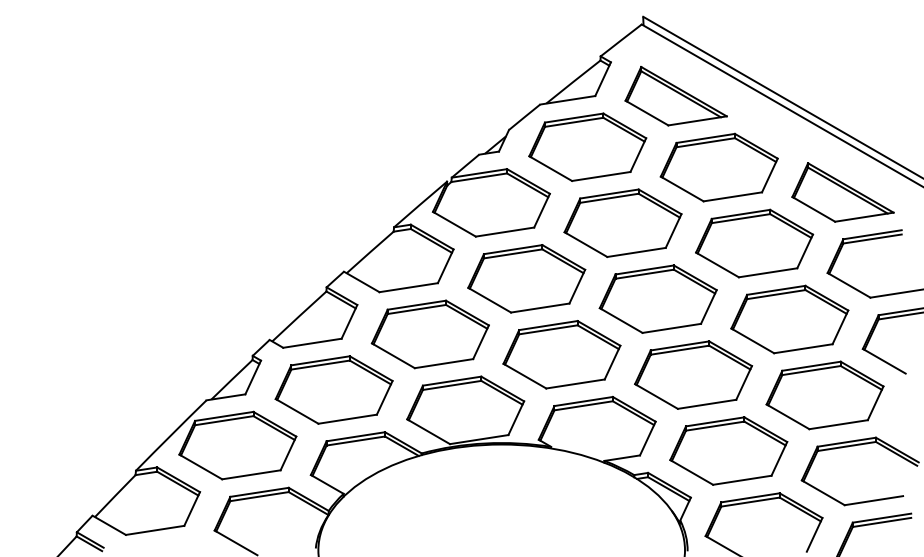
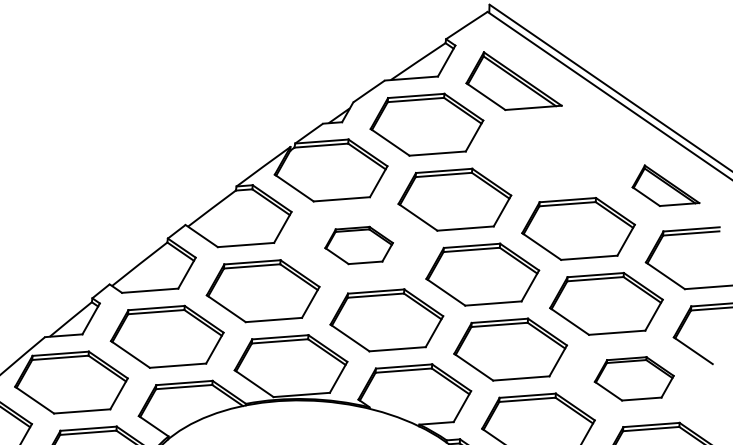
part: (718, 167) -> (549, 153), removed
part: (842, 192) -> (666, 186), size x0.7
part: (526, 278) -> (358, 245), size x0.6
part: (824, 395) -> (633, 378), size x0.7

